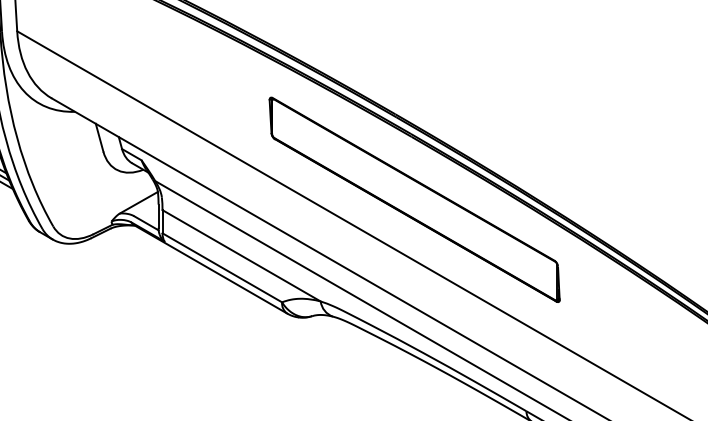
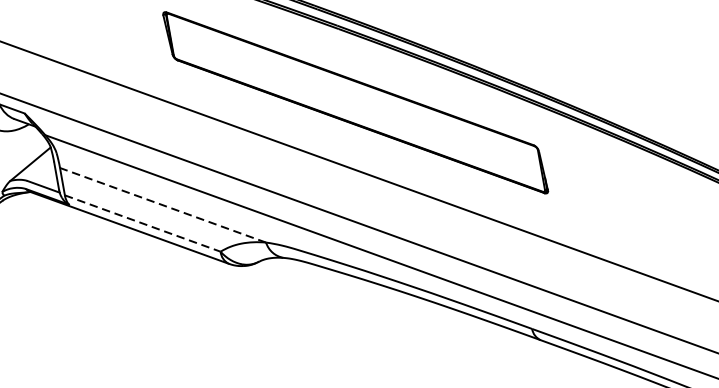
line: (241, 255) -> (162, 204), solid -> dashed
line: (222, 268) -> (143, 224), solid -> dashed

